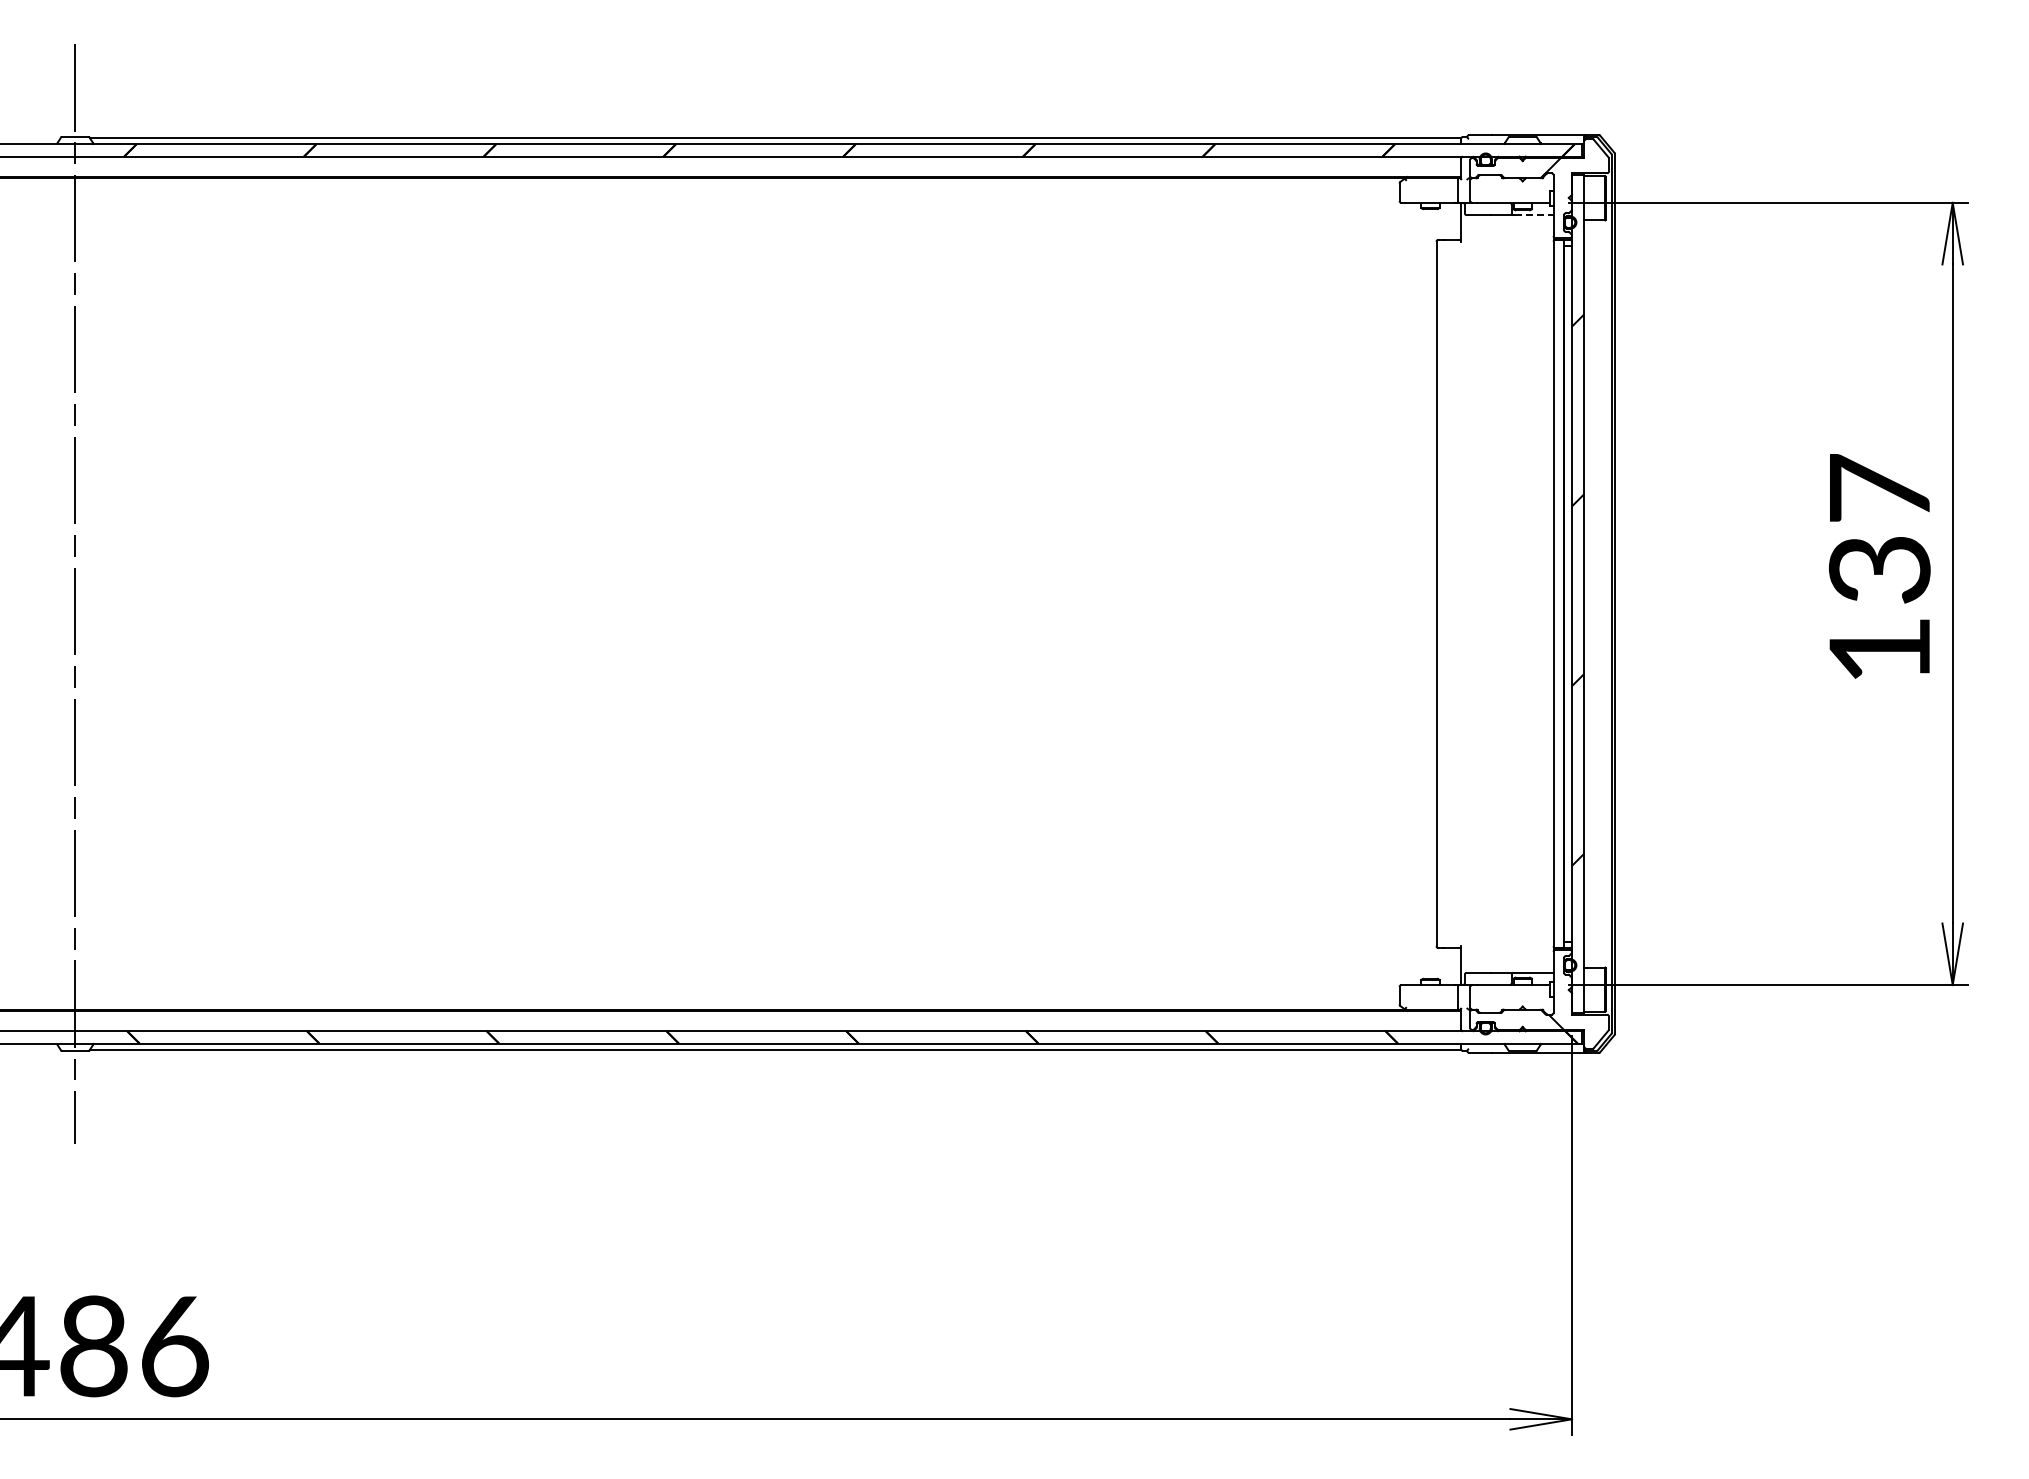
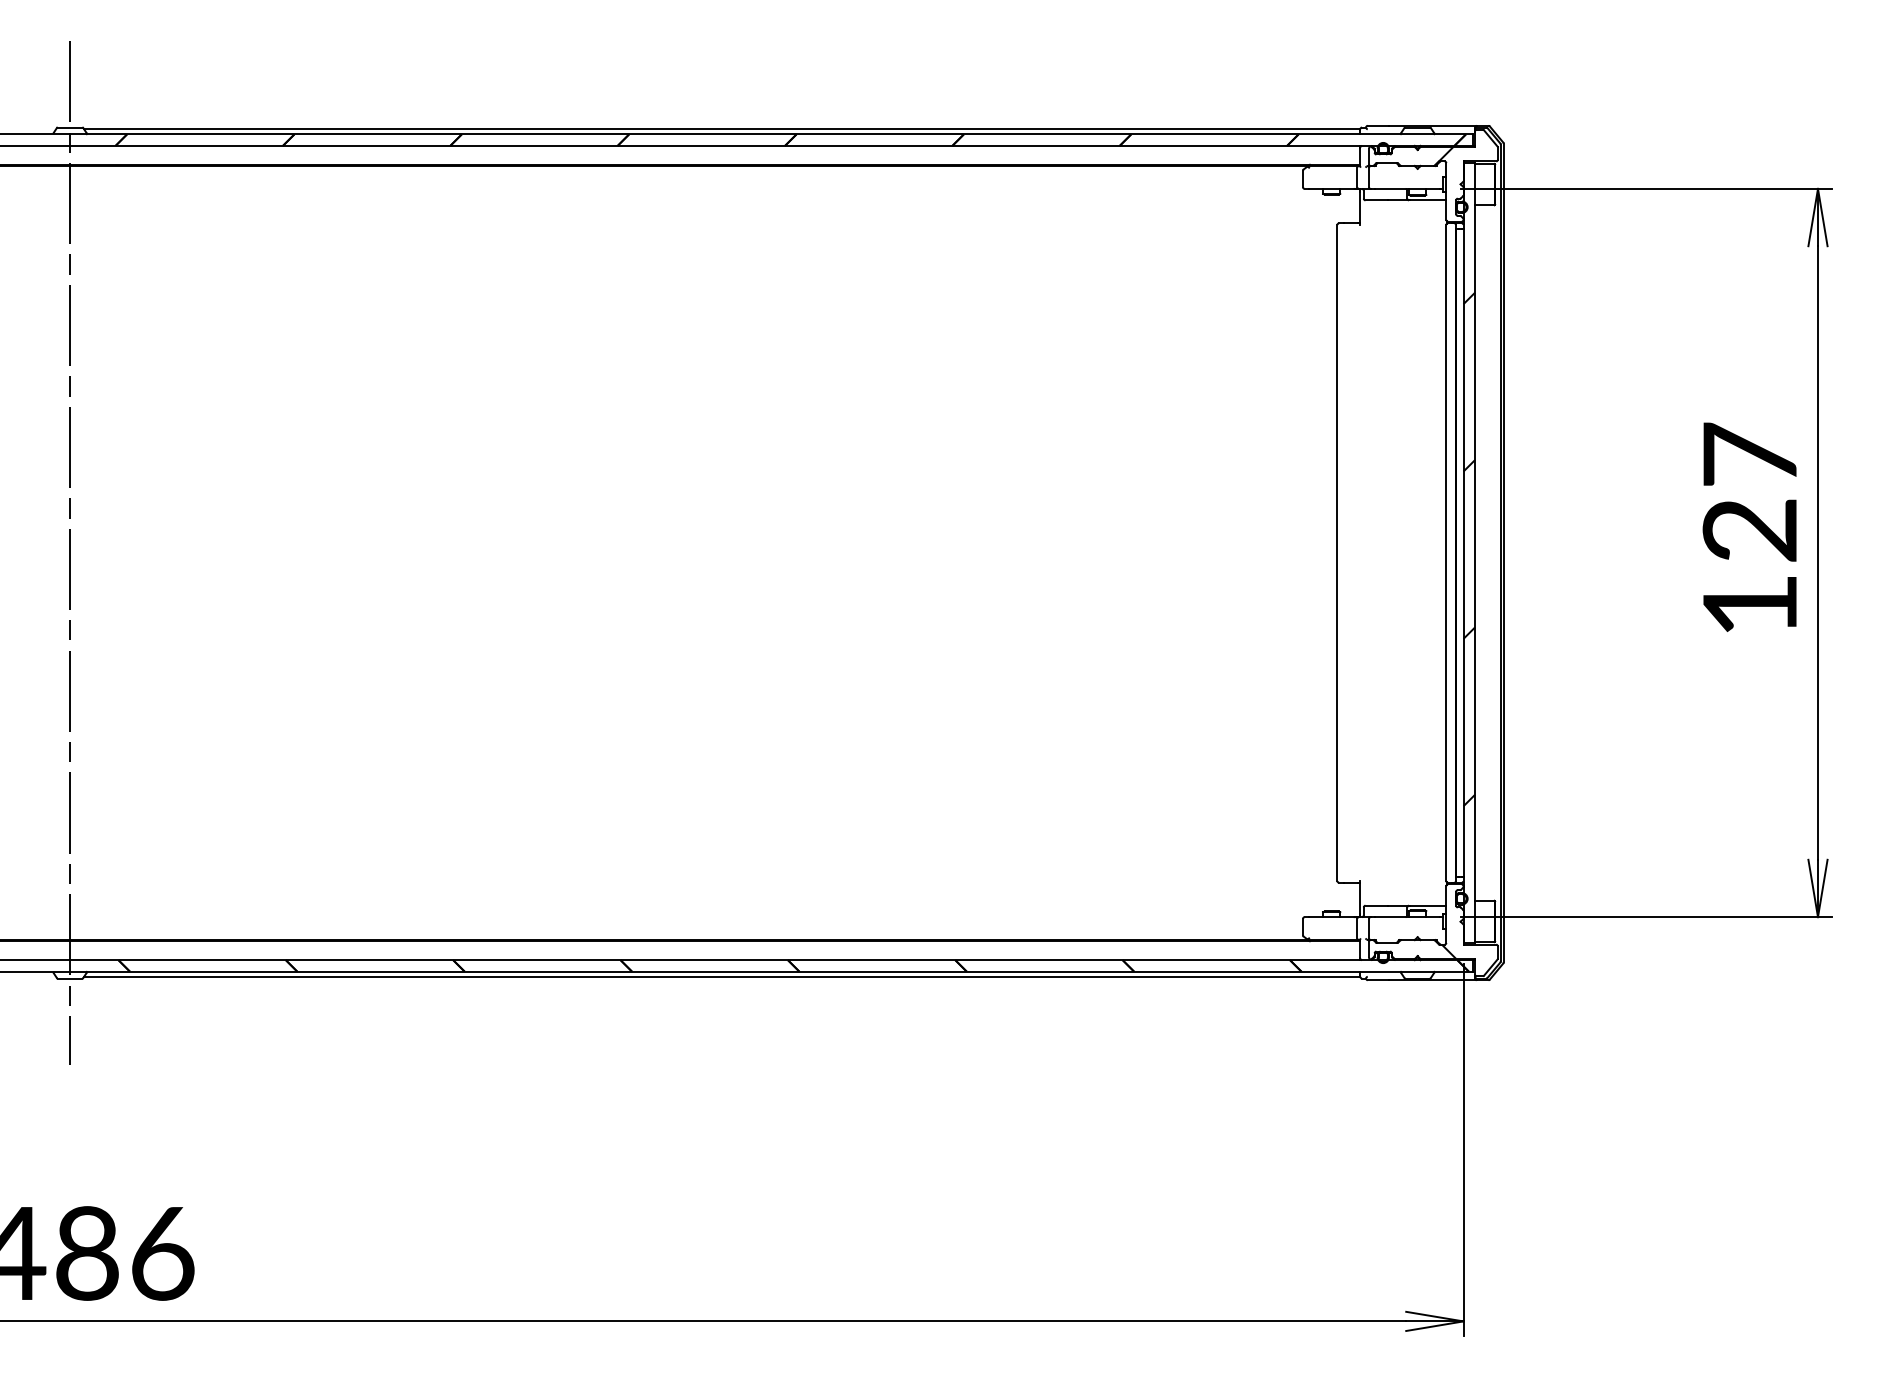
line: (1534, 215) -> (1428, 200), dashed -> solid
text: (1879, 569) -> (1749, 530), 137 -> 127

